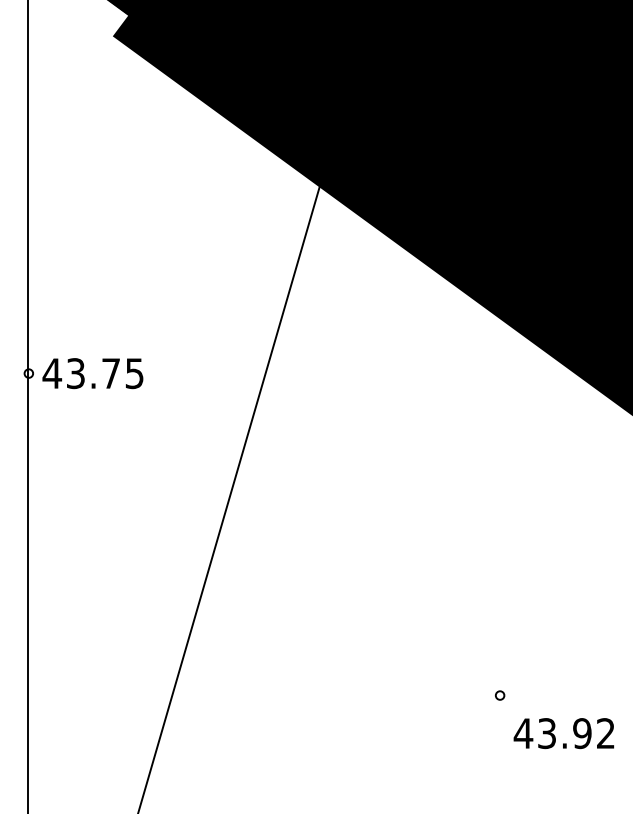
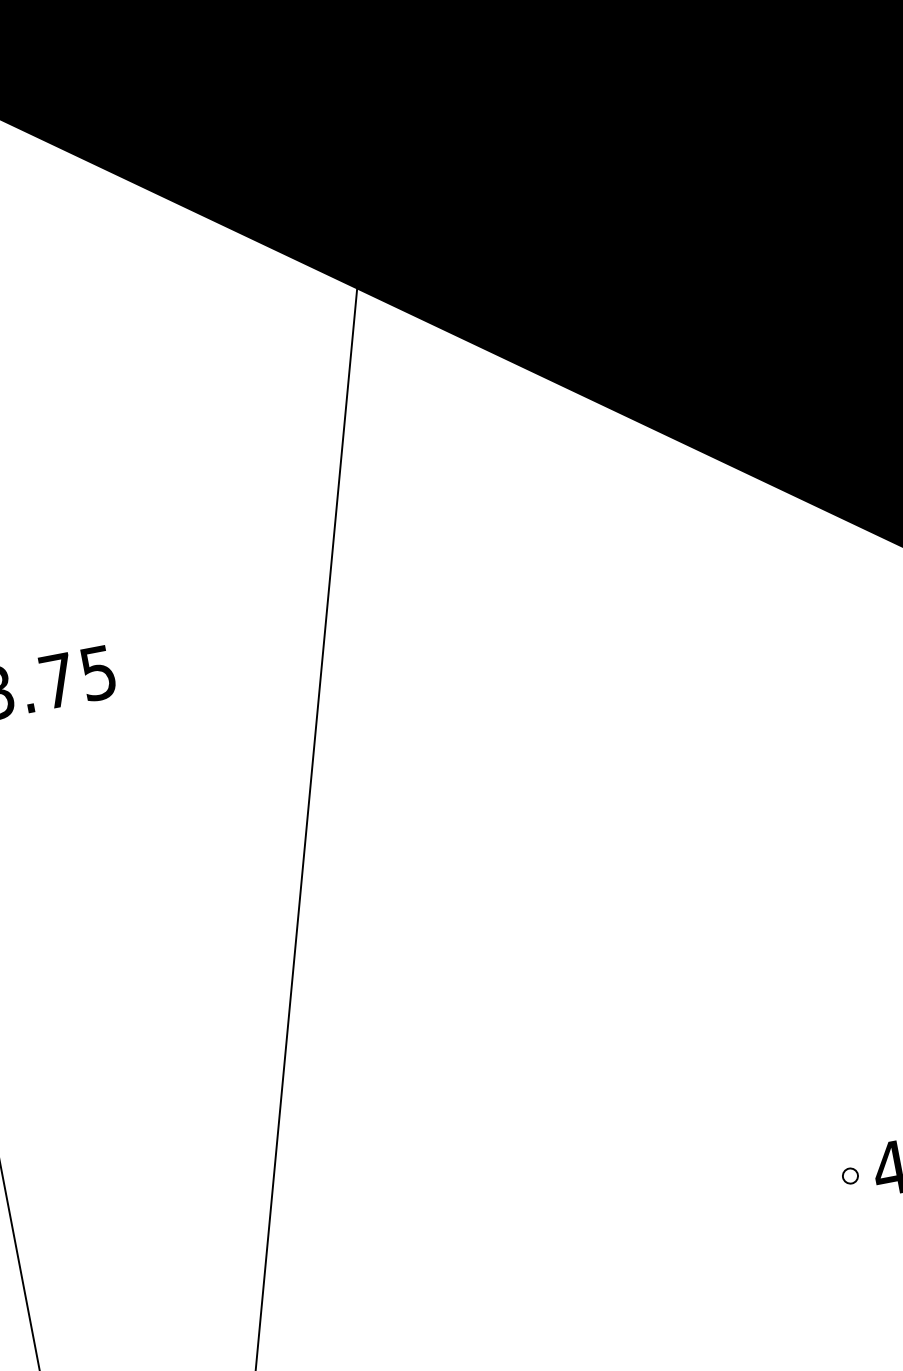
part: (500, 695) -> (851, 1175), moved

